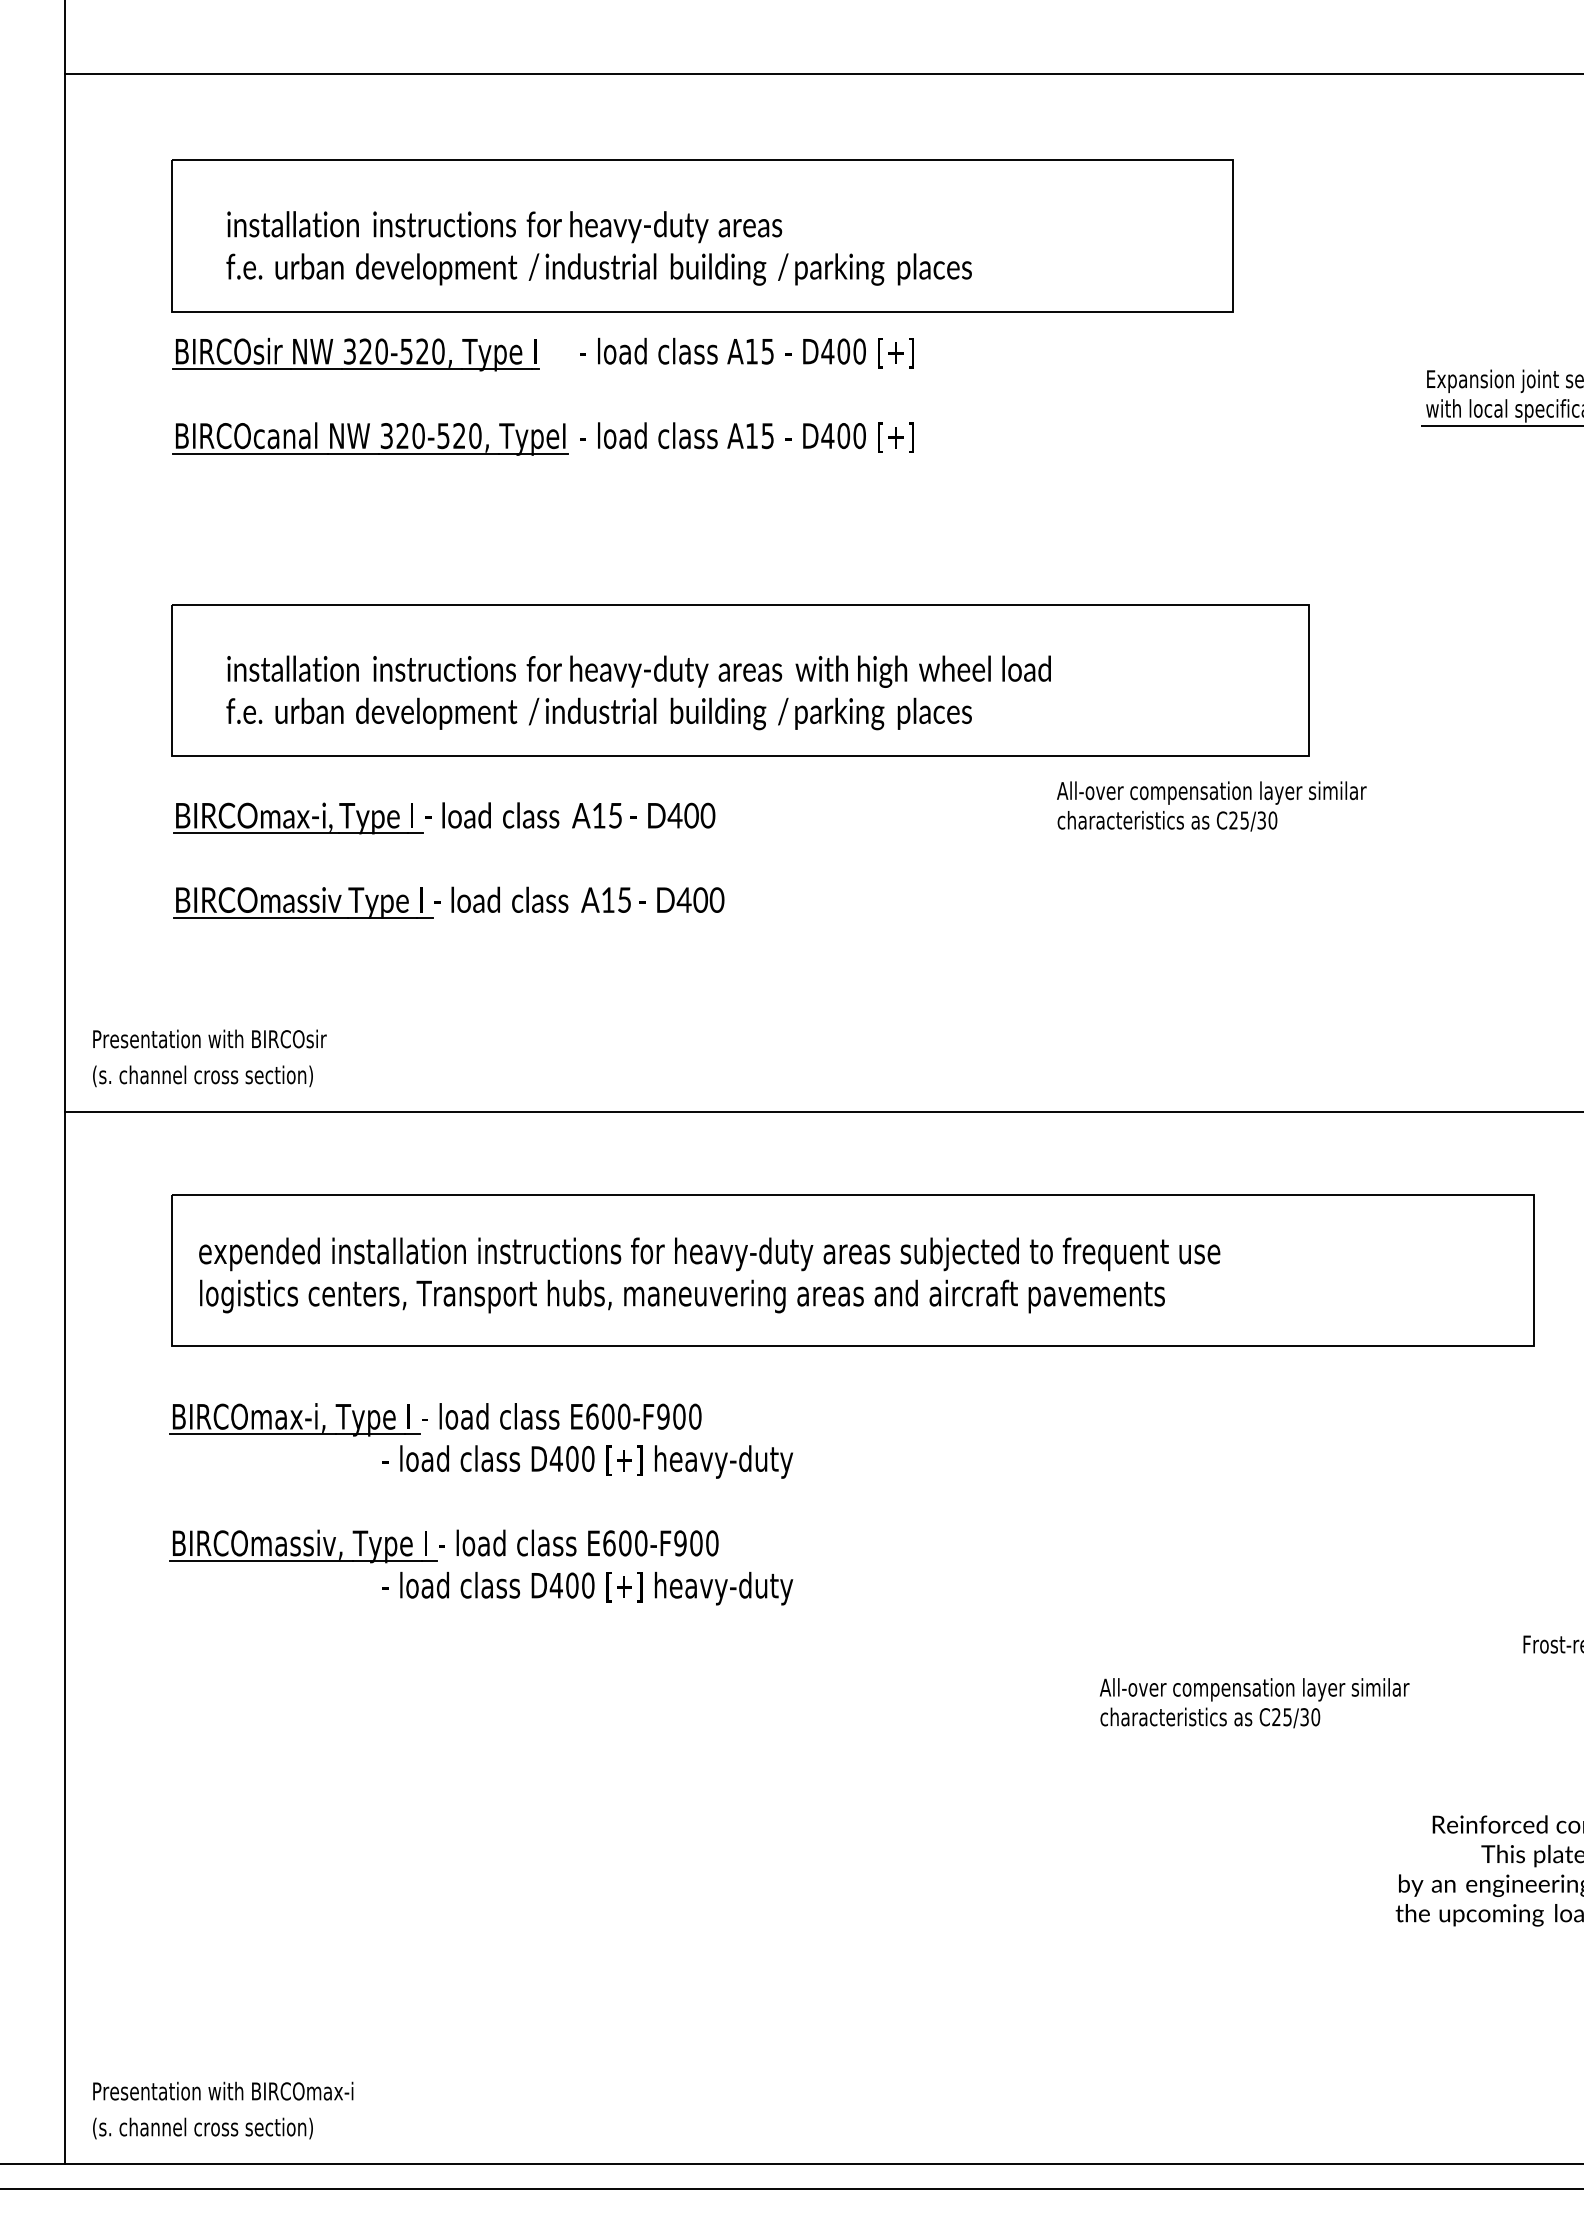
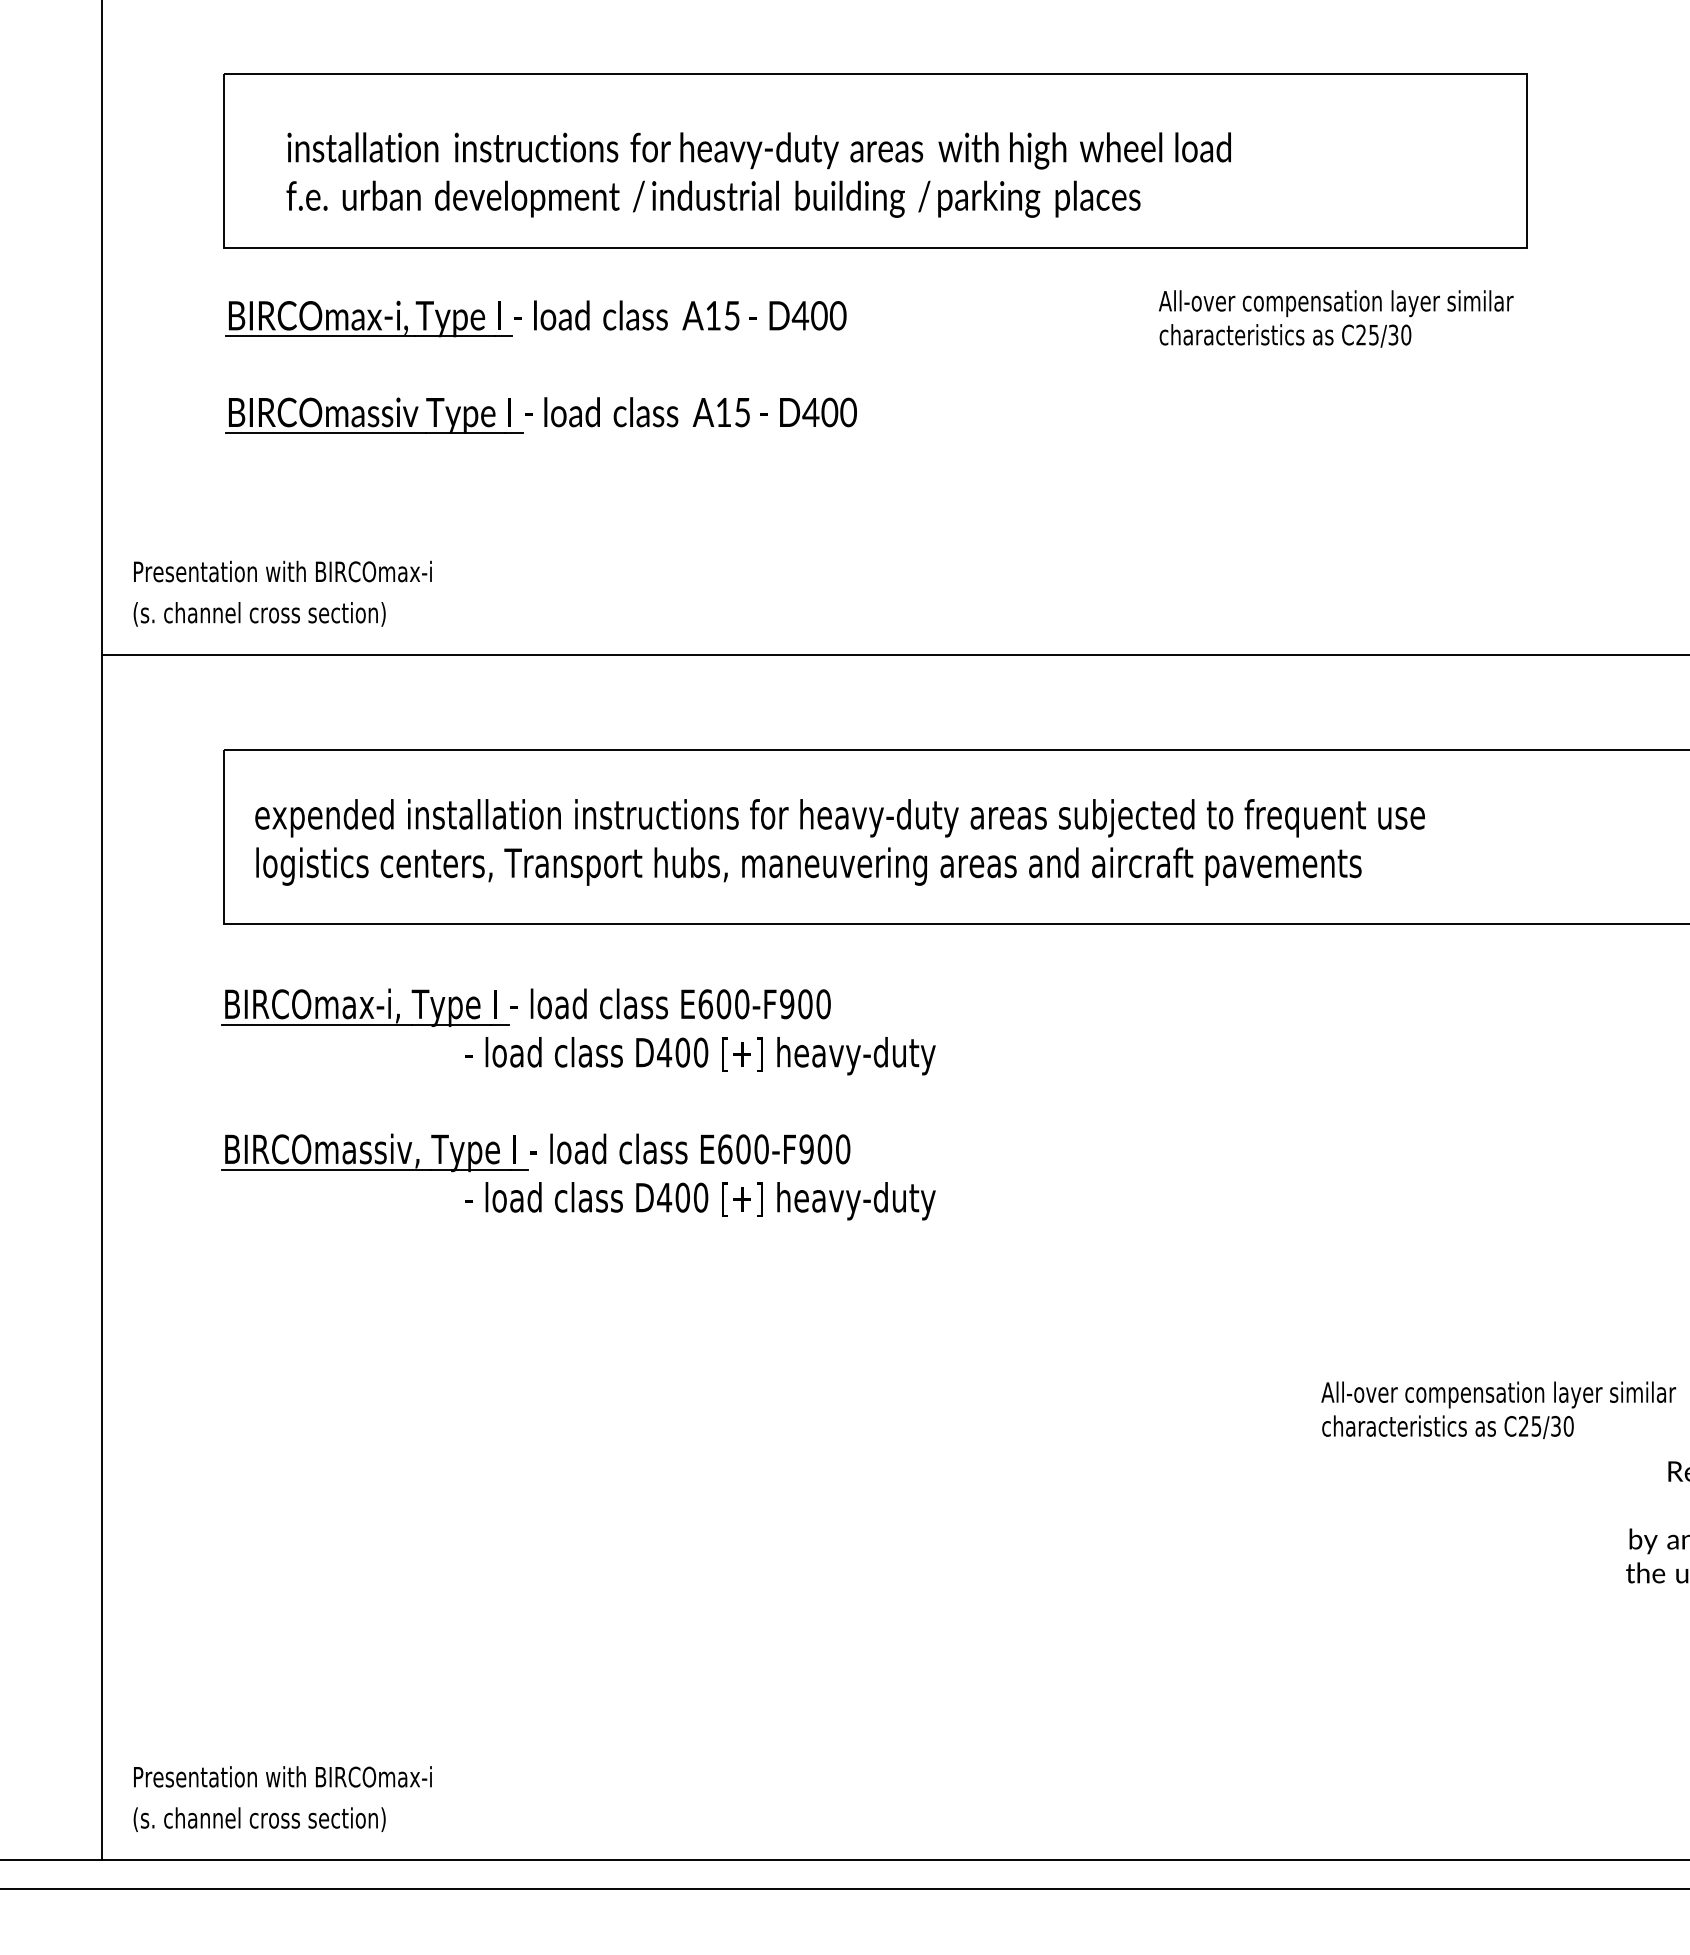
text: (1211, 806) -> (1335, 318), moved
text: (329, 1038) -> (404, 571), Presentation with BIRCOsir -> Presentation with BIRCOmax-i
text: (1254, 1703) -> (1498, 1410), moved

